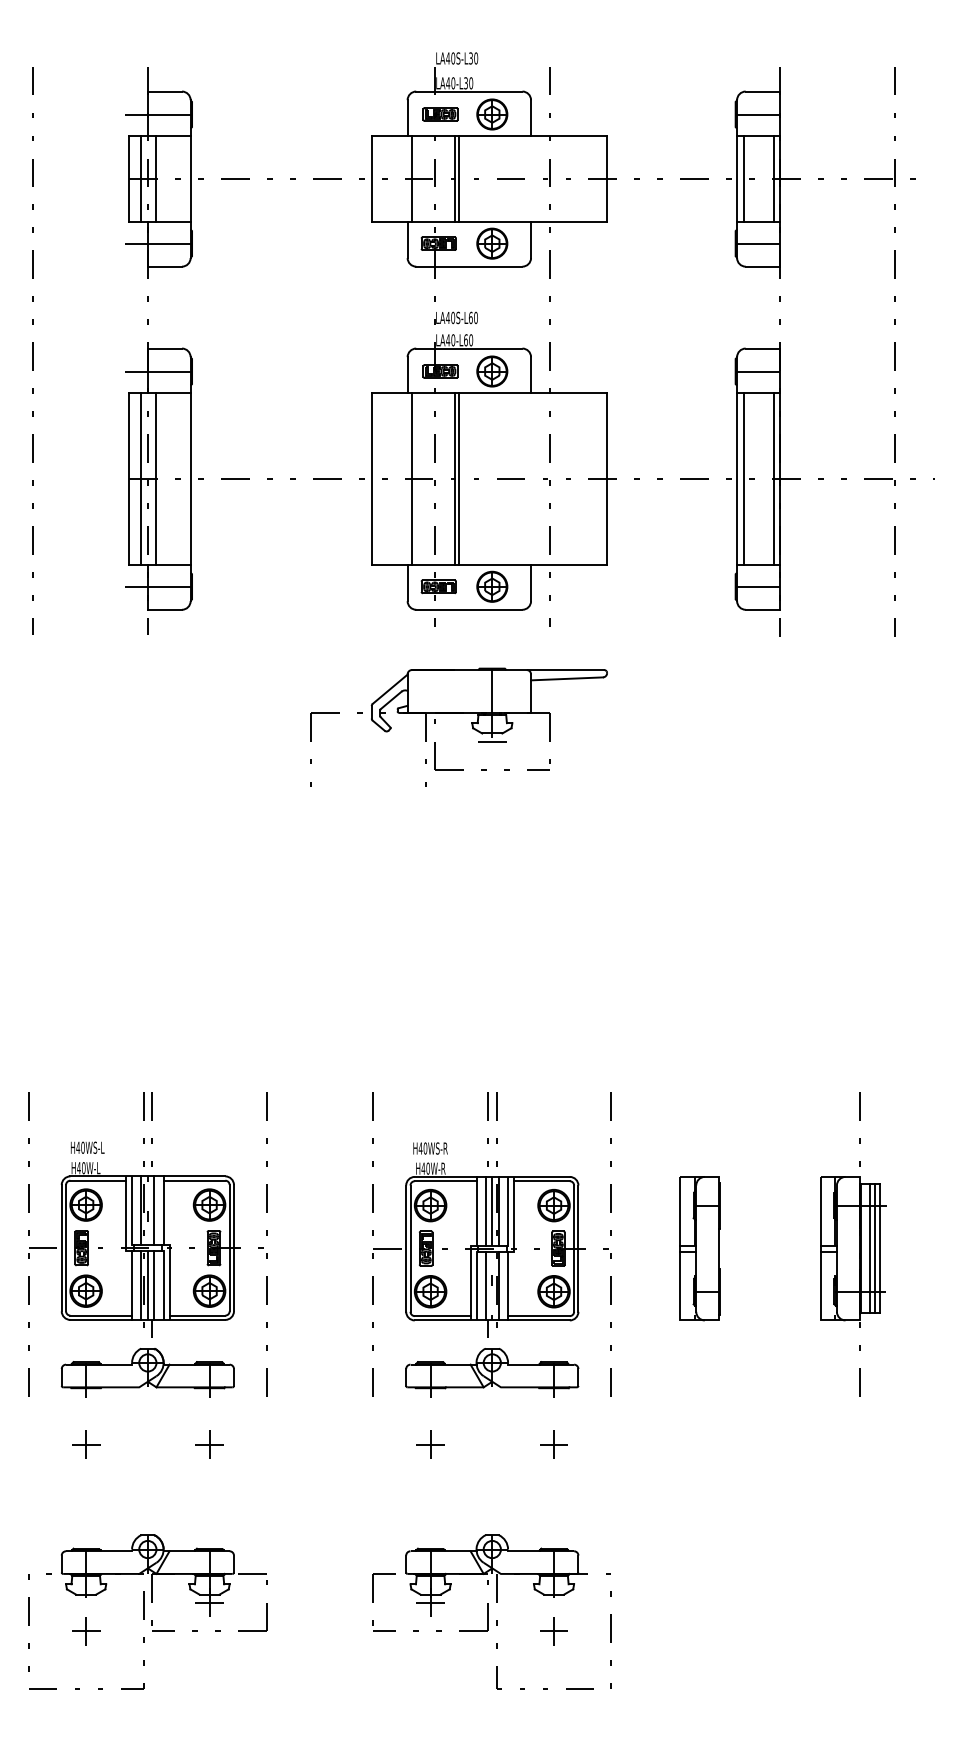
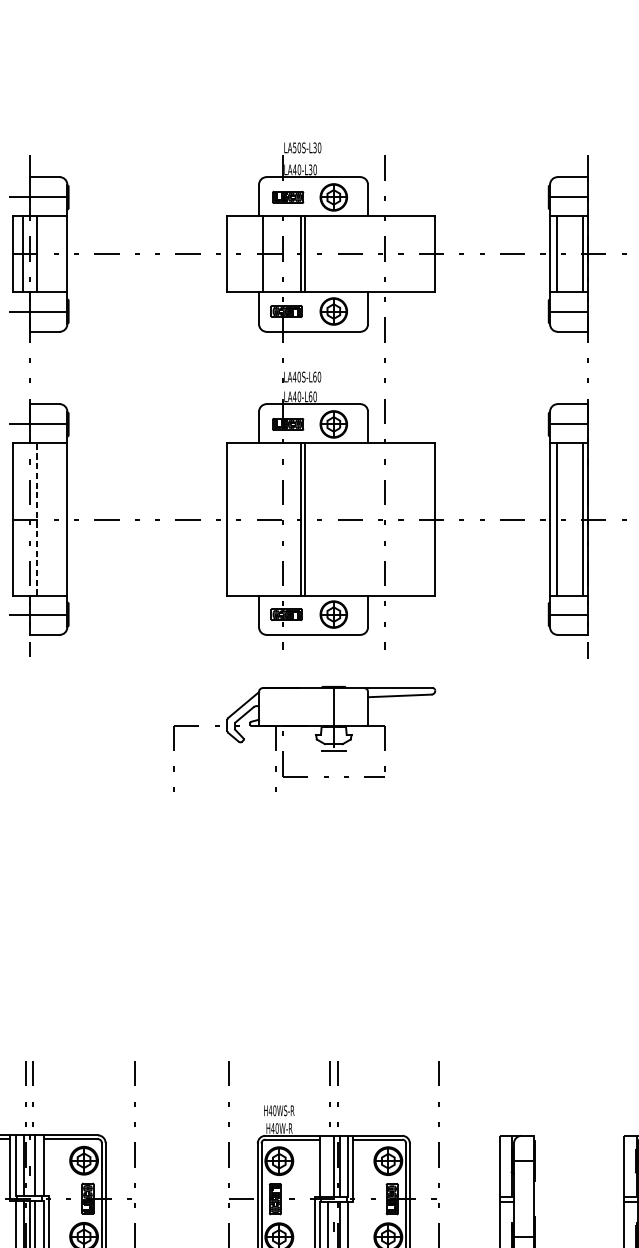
text: (448, 58) -> (295, 147), LA40S-L30 -> LA50S-L30
line: (155, 478) -> (36, 518), solid -> dashed
line: (140, 479) -> (23, 519), removed
line: (411, 479) -> (262, 519), removed
line: (485, 1210) -> (327, 1165), removed

